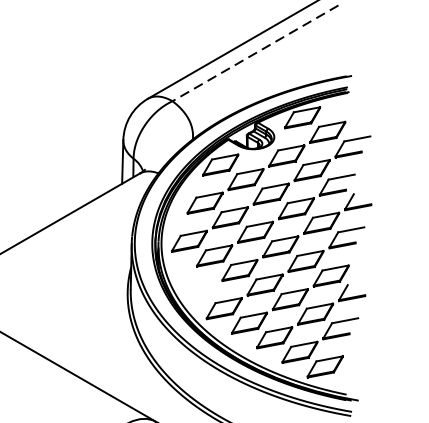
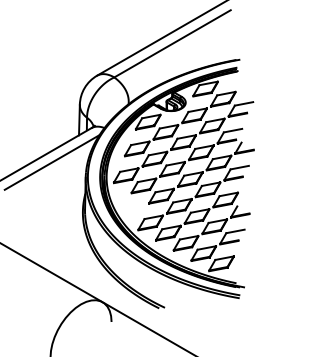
line: (255, 54) -> (172, 44), dashed -> solid
line: (82, 222) -> (51, 162), added

